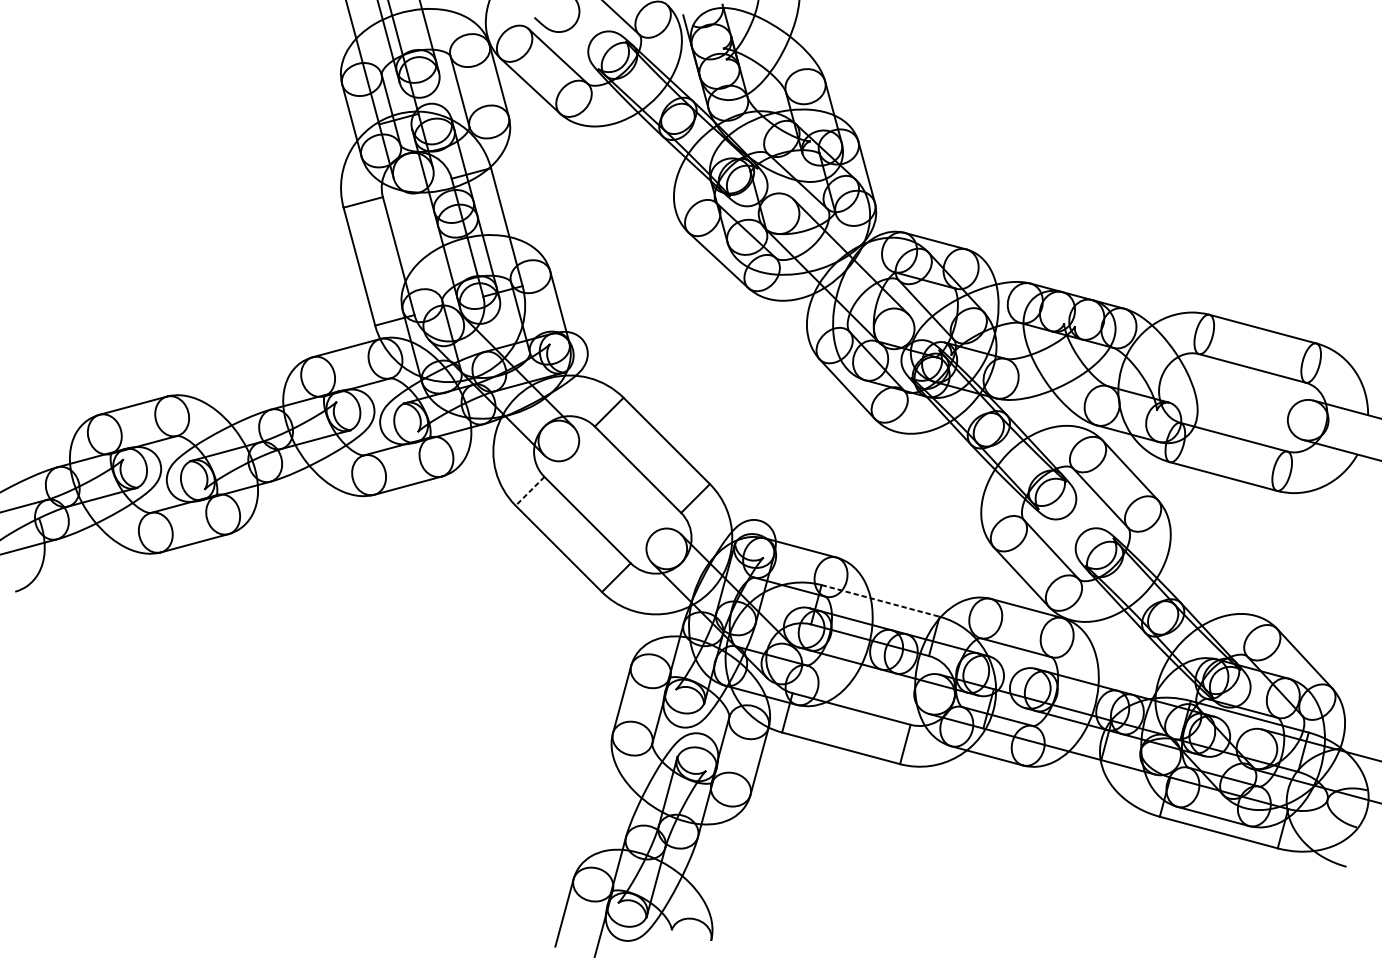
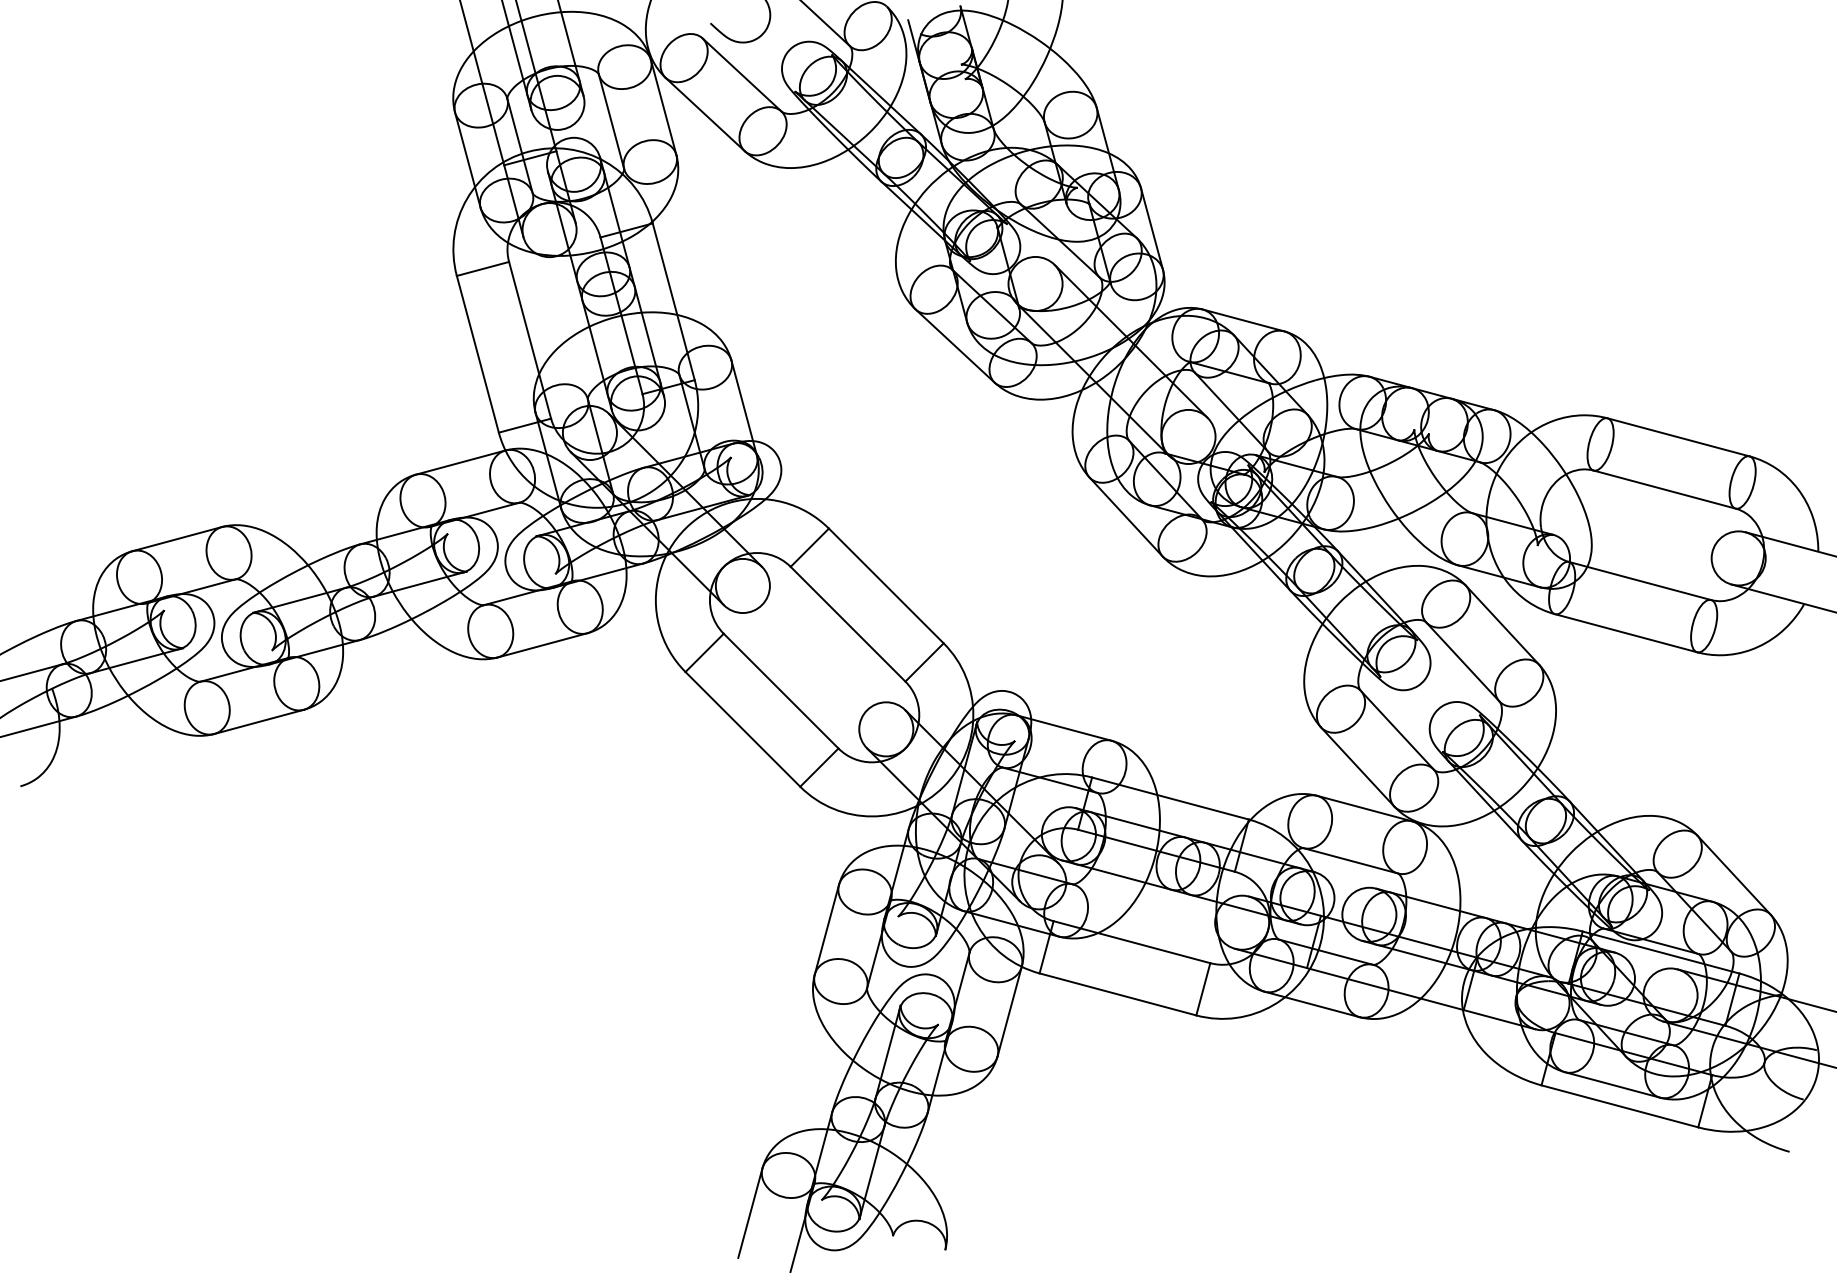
line: (529, 491) -> (704, 653), dashed -> solid
line: (880, 600) -> (1170, 798), dashed -> solid

